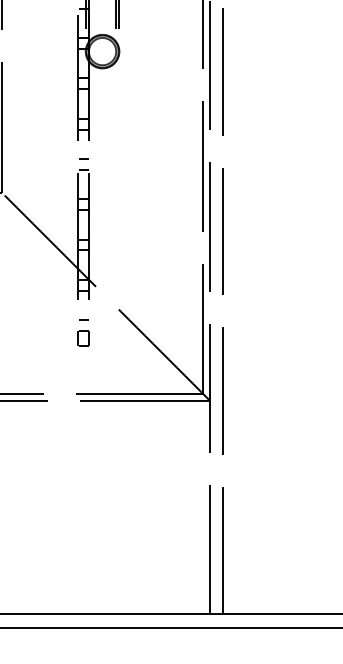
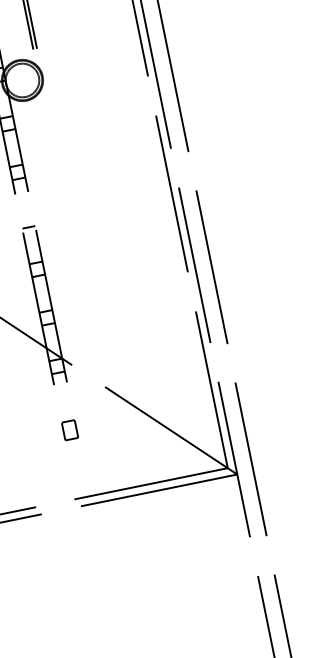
line: (83, 158) -> (25, 213), removed
line: (83, 319) -> (65, 407), removed

